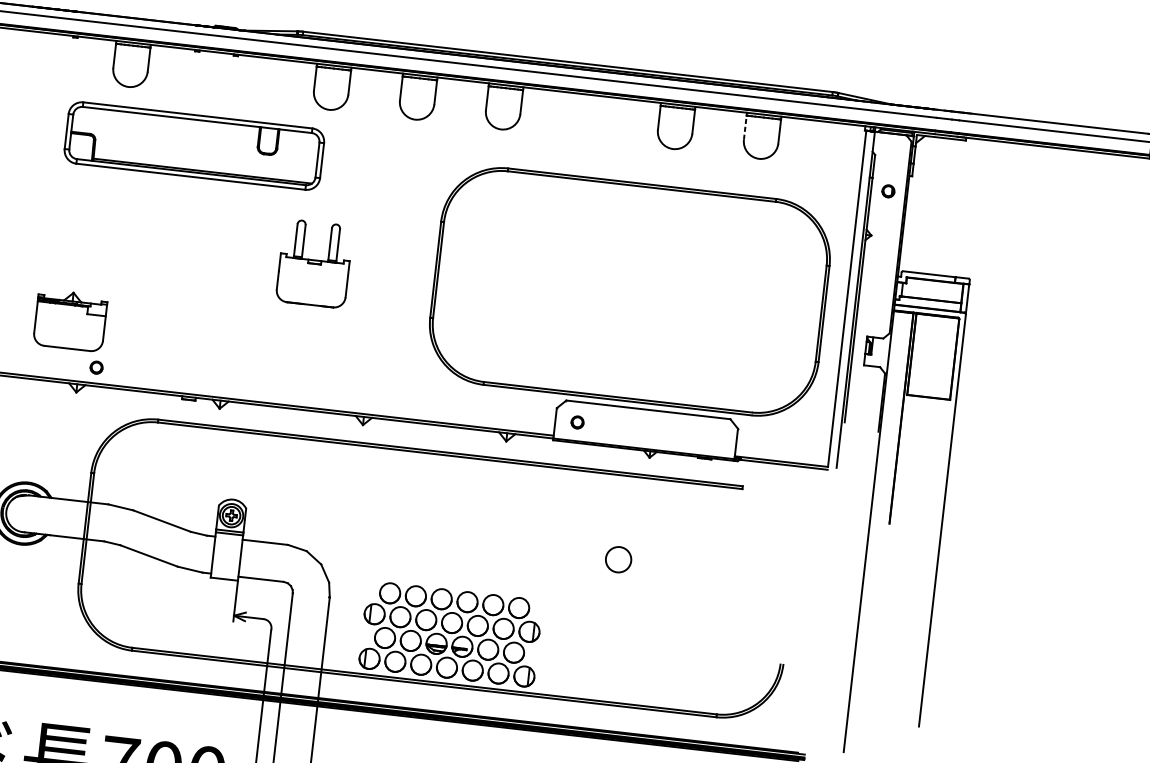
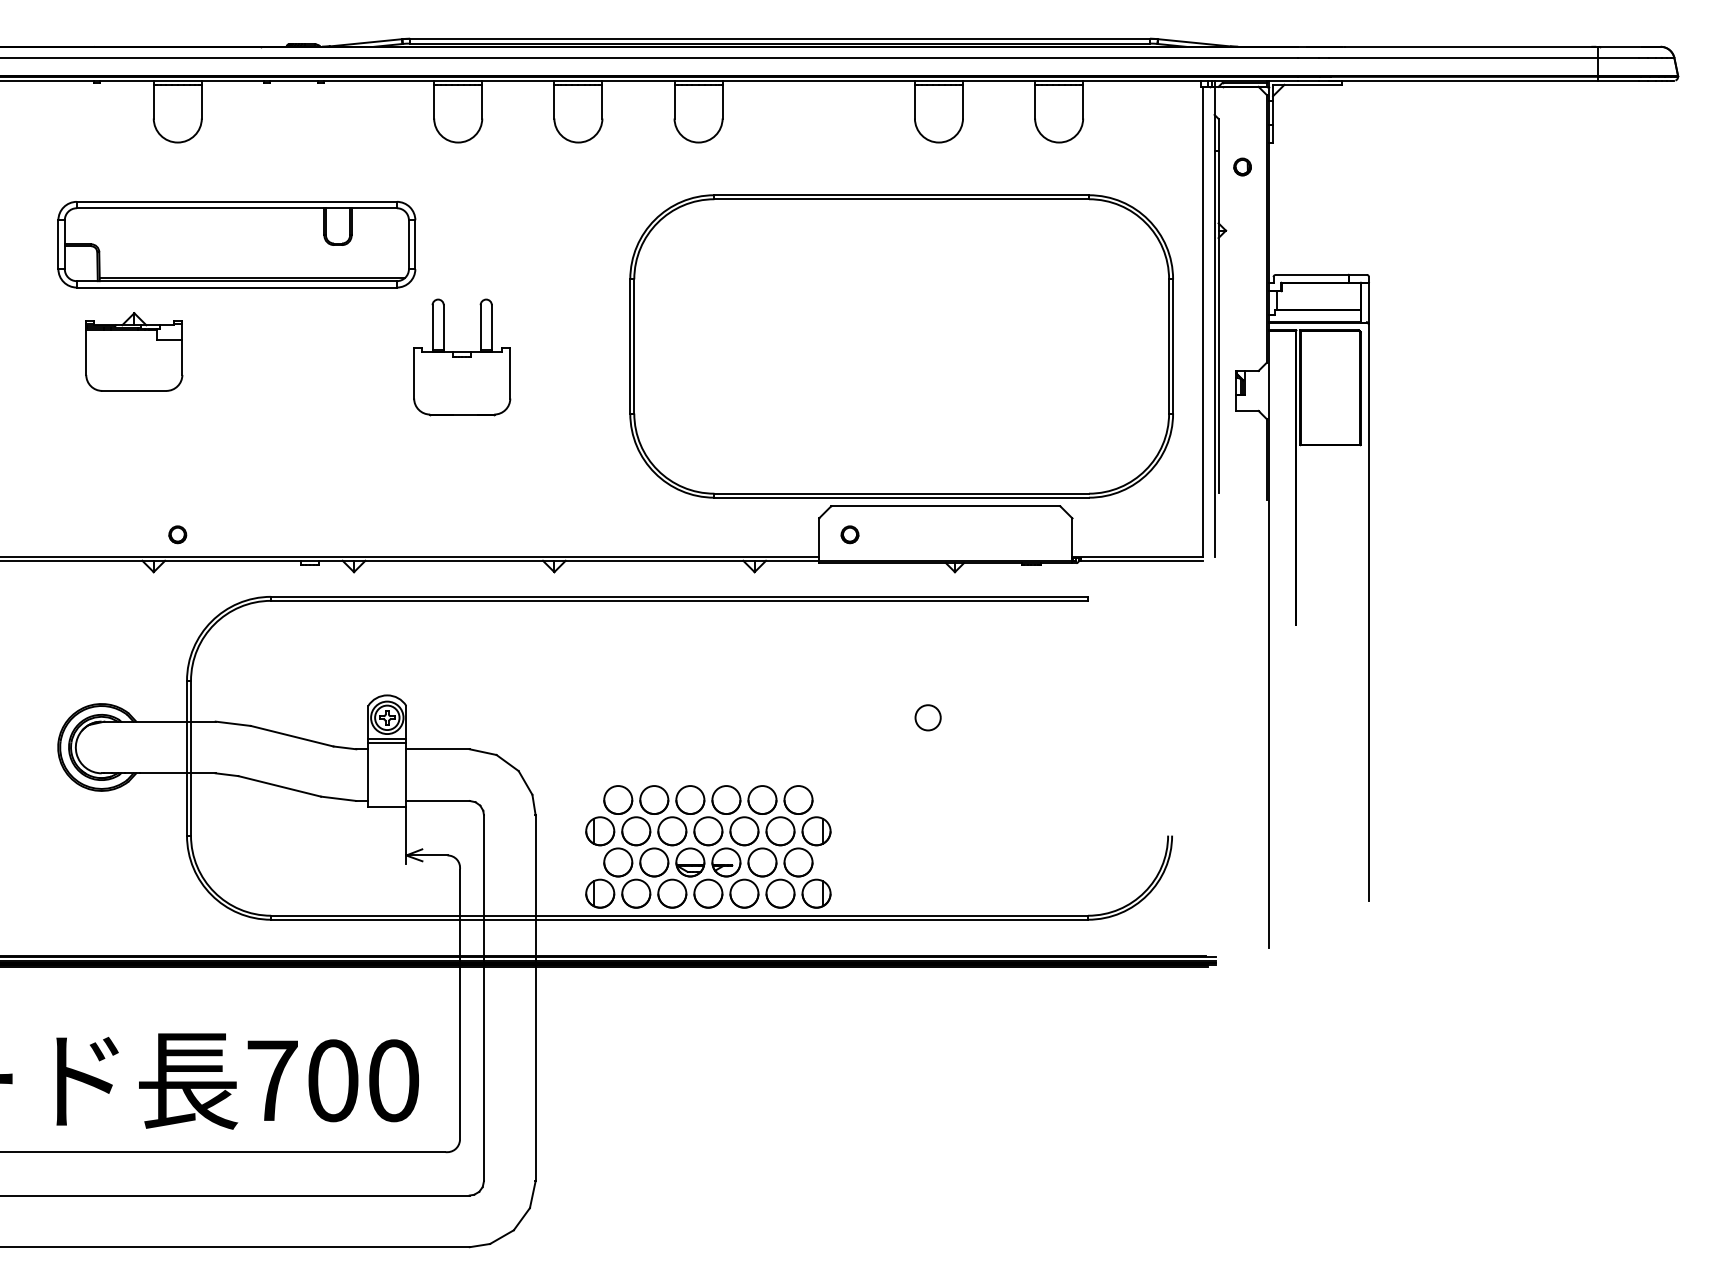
line: (745, 127) -> (1035, 101), dashed -> solid
part: (194, 145) -> (236, 244), moved
part: (70, 320) -> (134, 351), moved
circle: (618, 559) -> (927, 717), size x0.71

